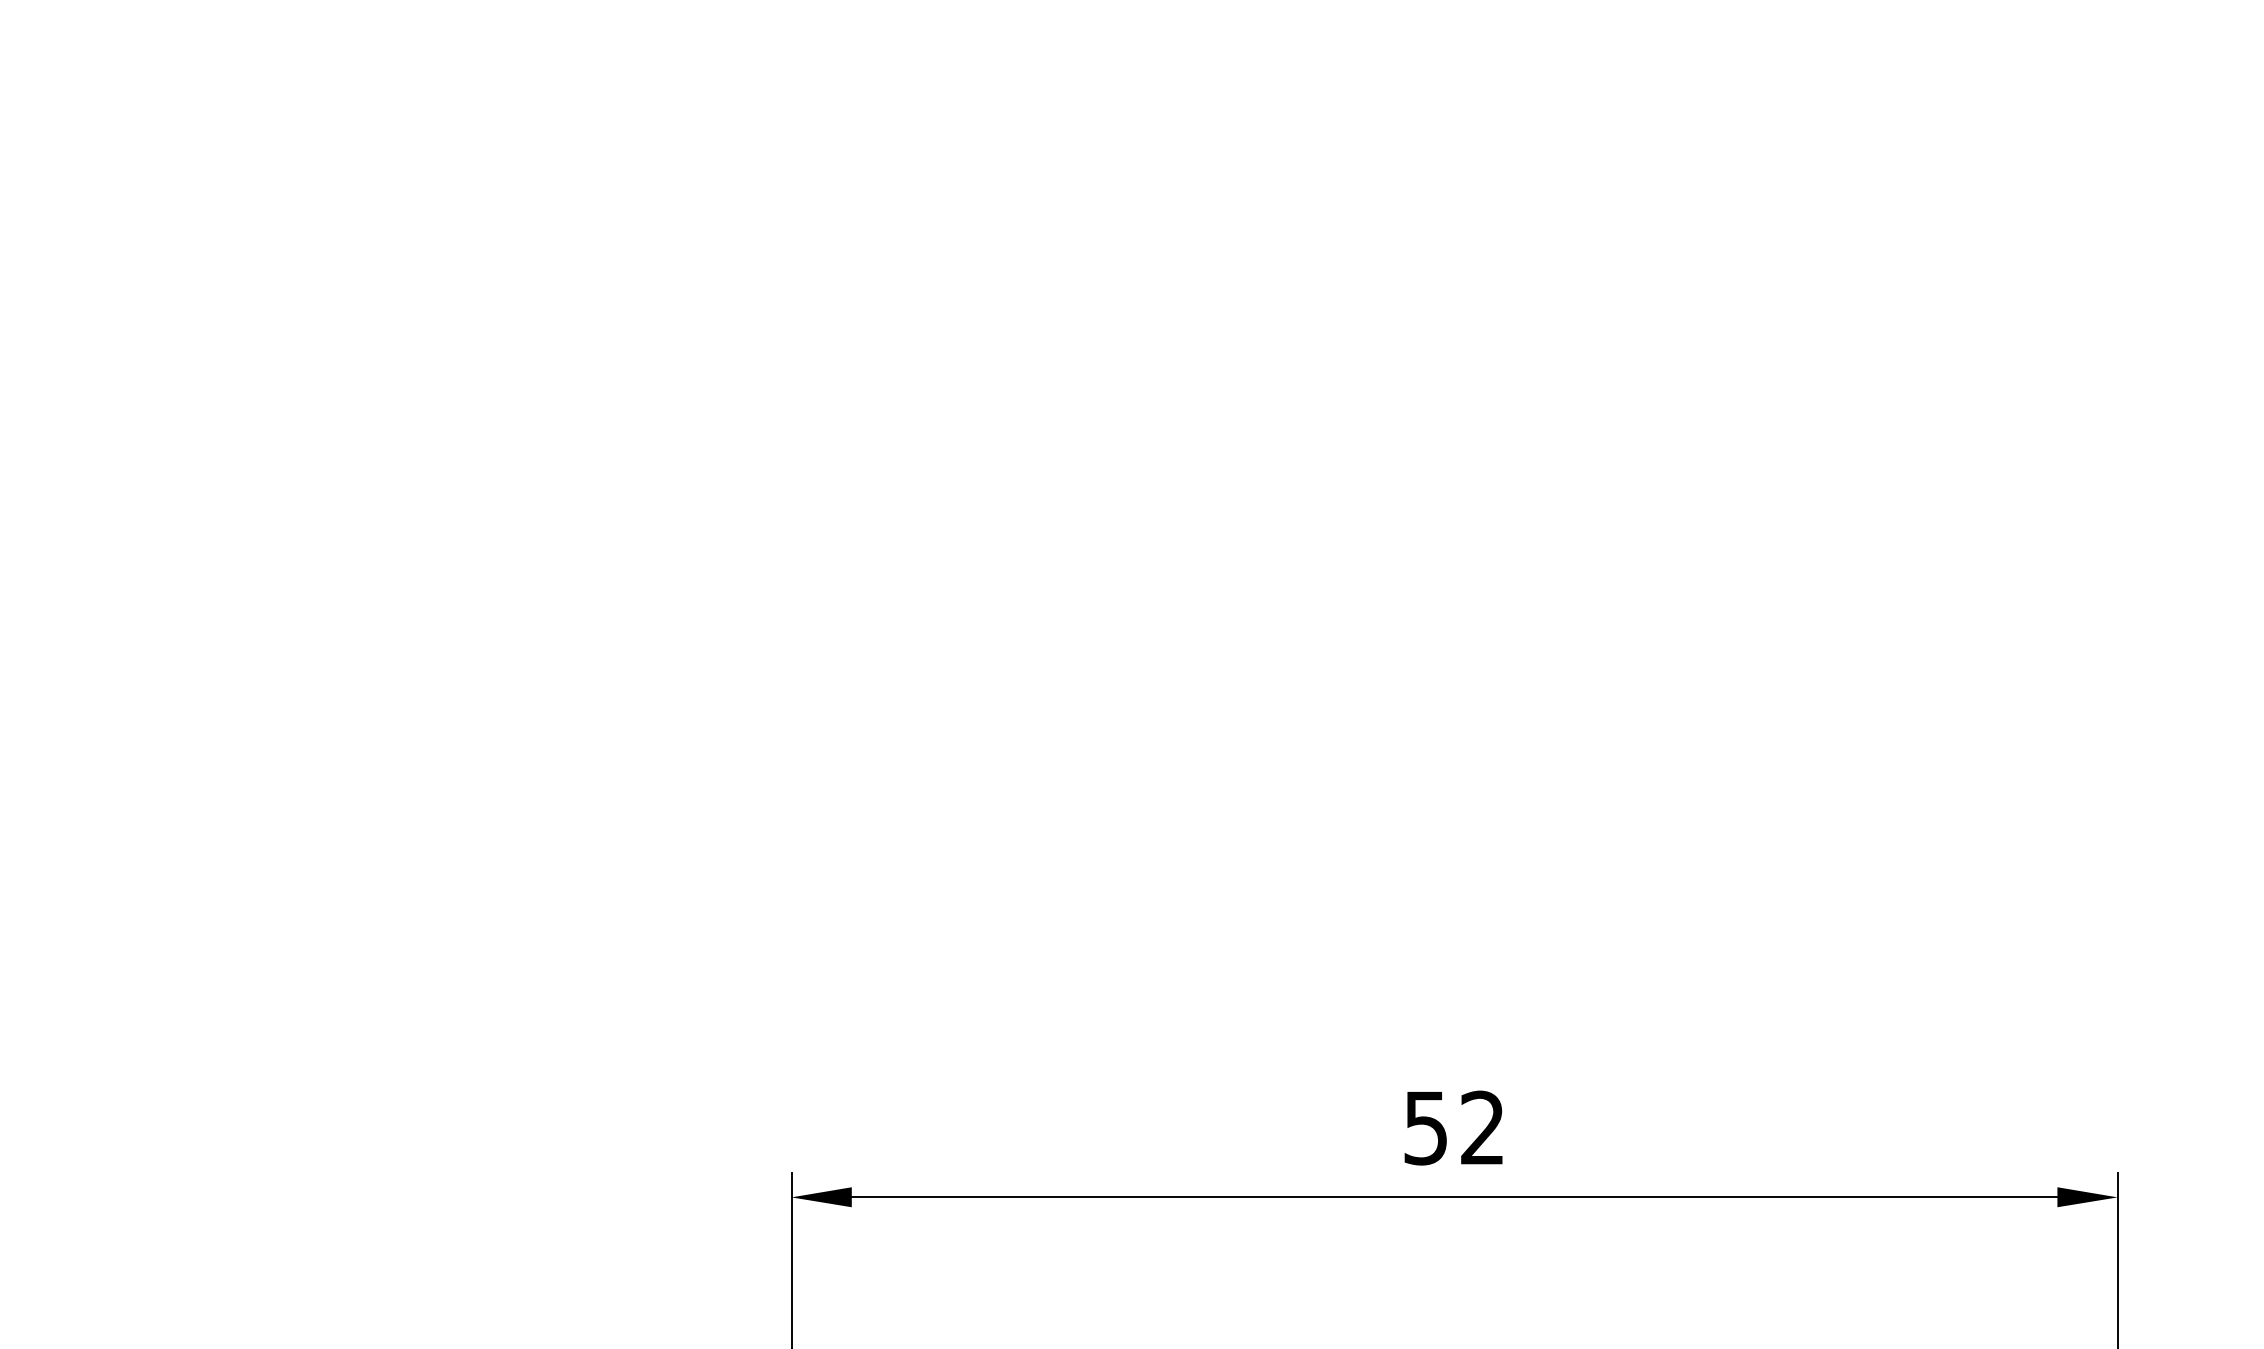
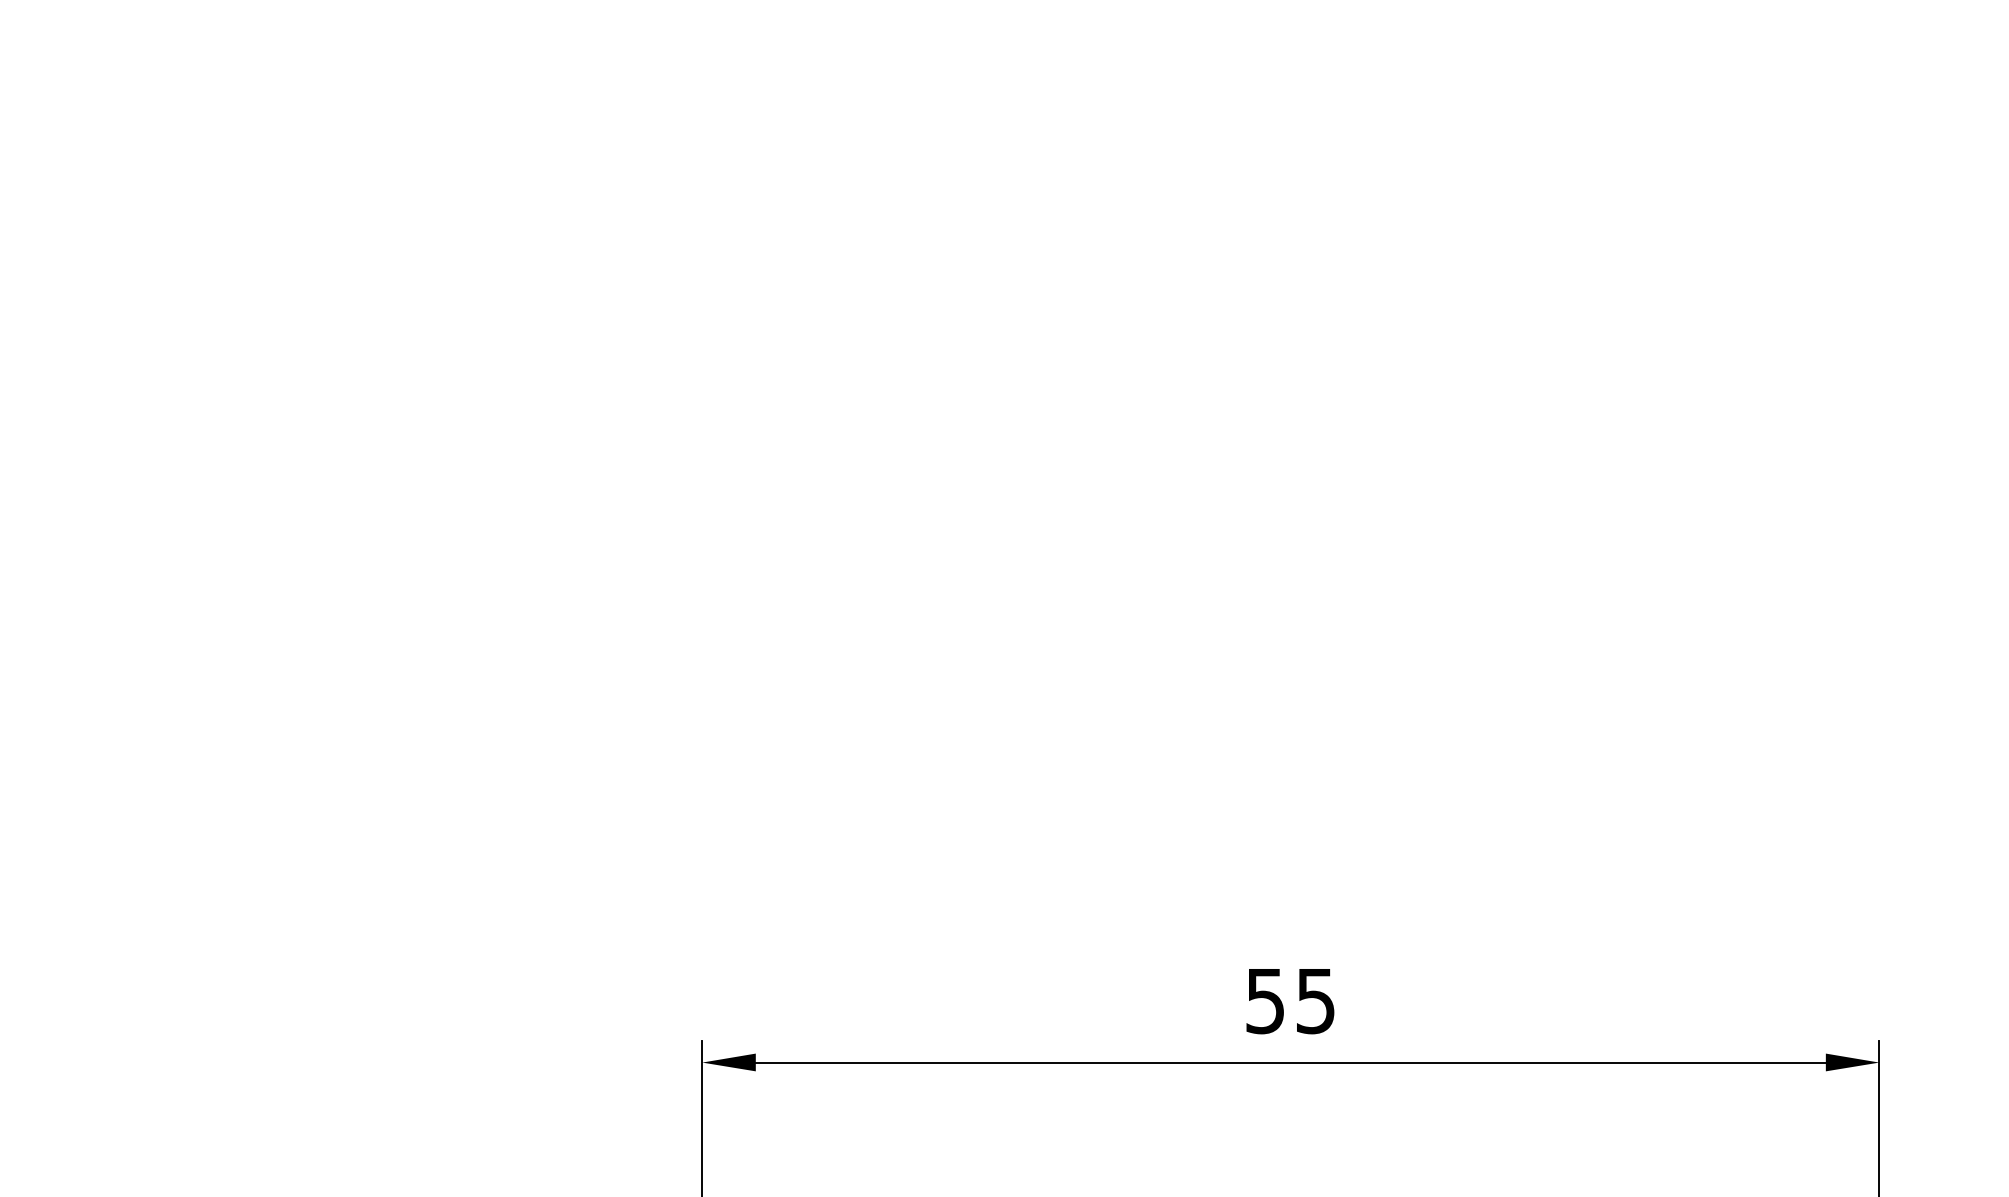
text: (1482, 1127) -> (1315, 1000), 52 -> 55

